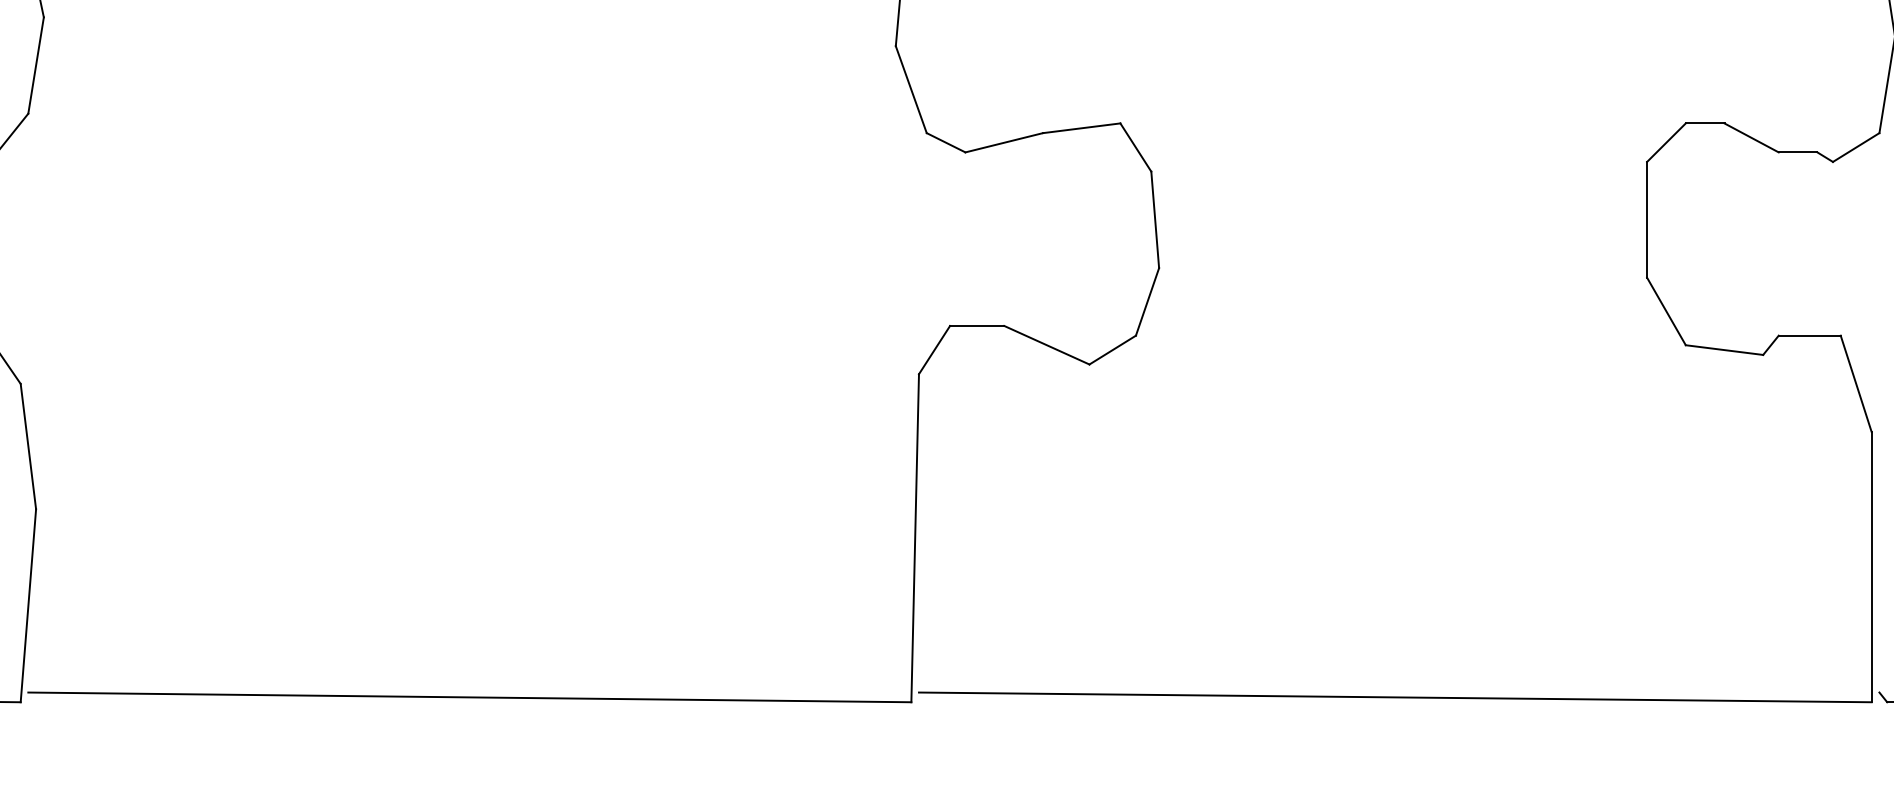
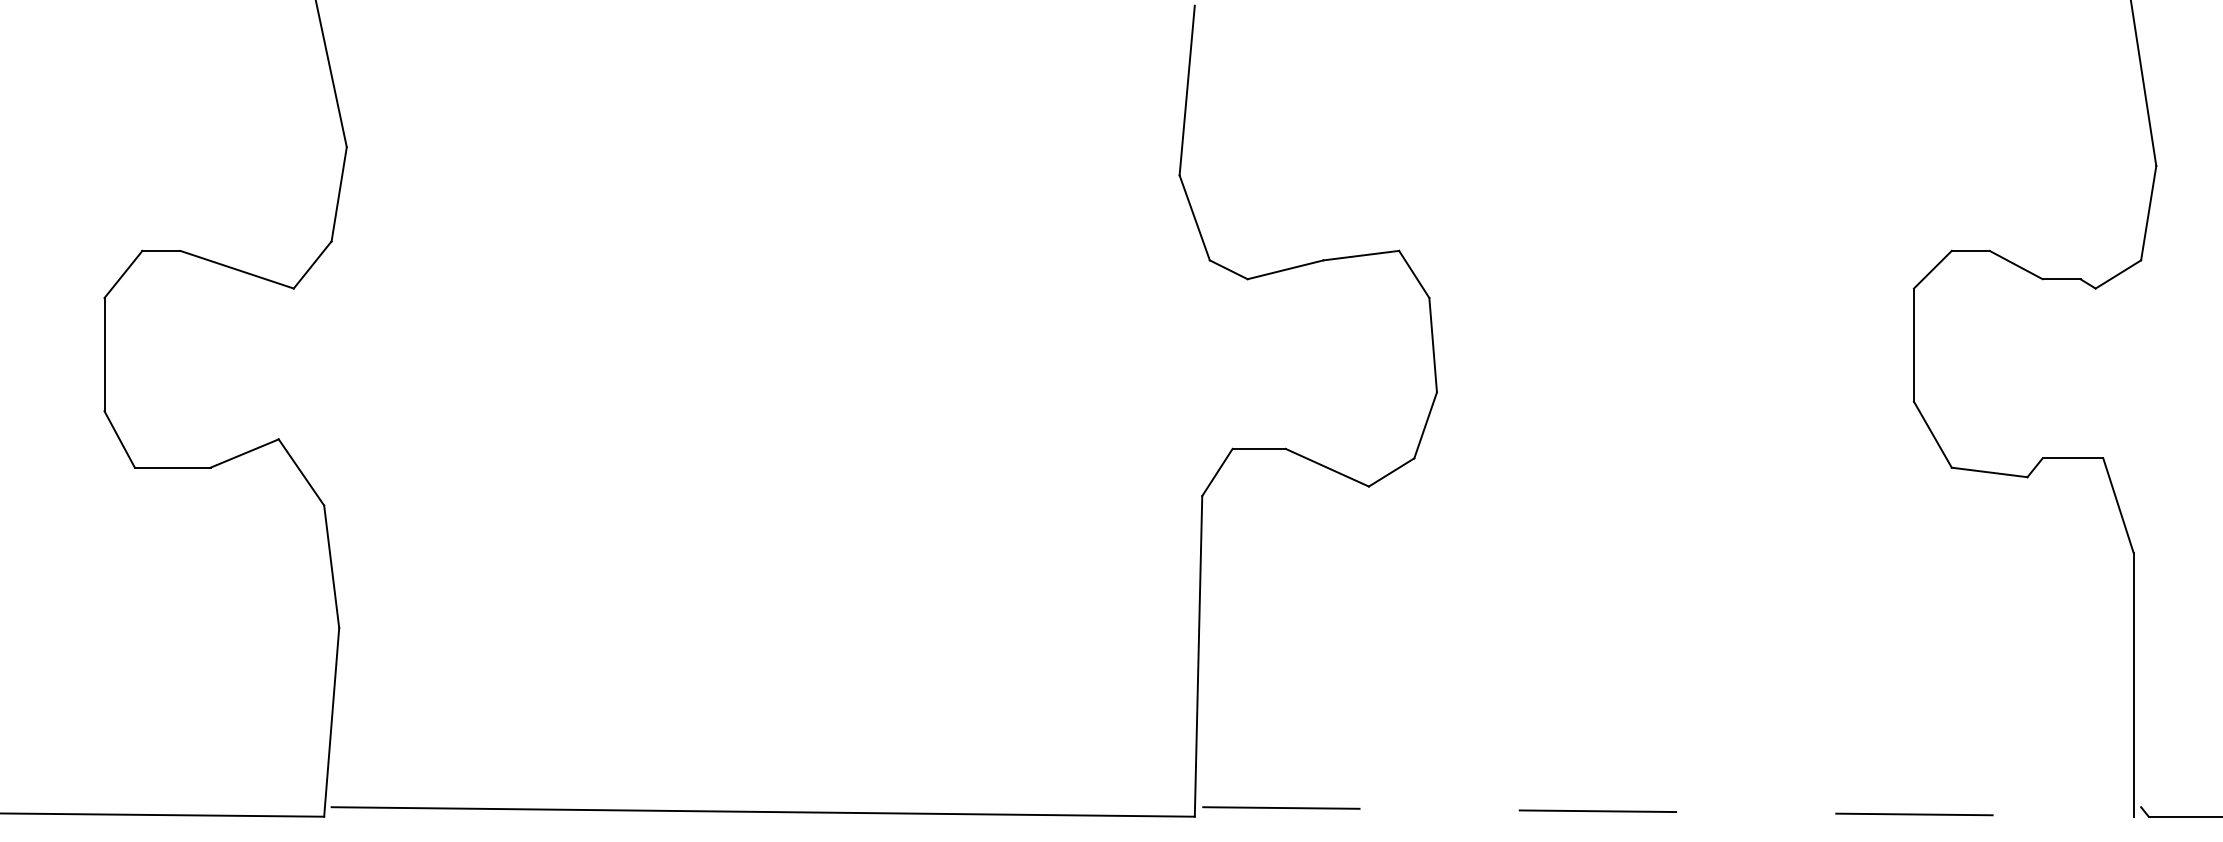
line: (1394, 696) -> (1667, 811), solid -> dashed

